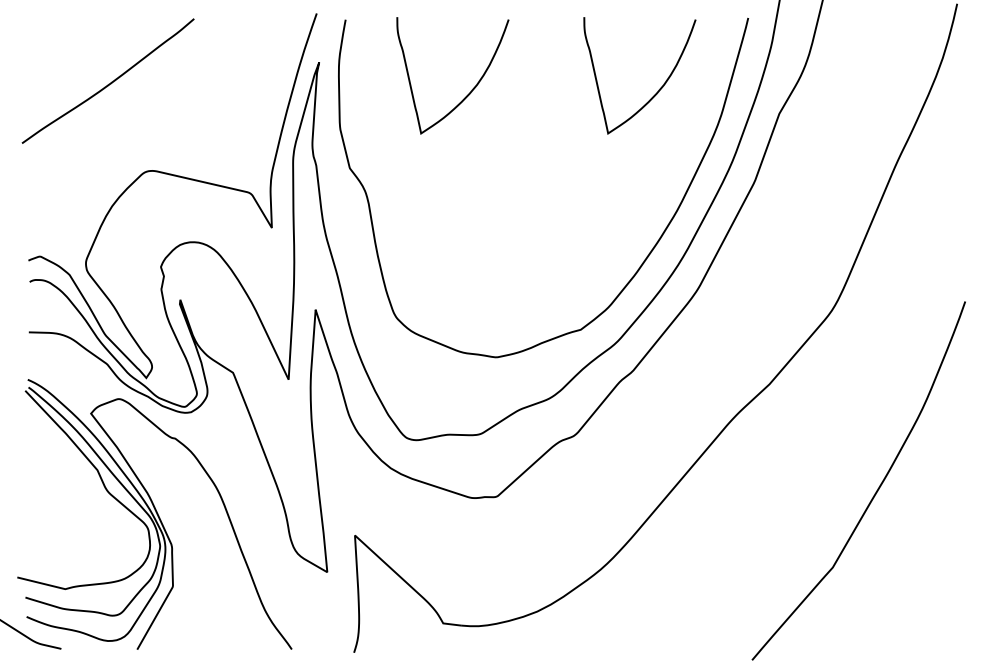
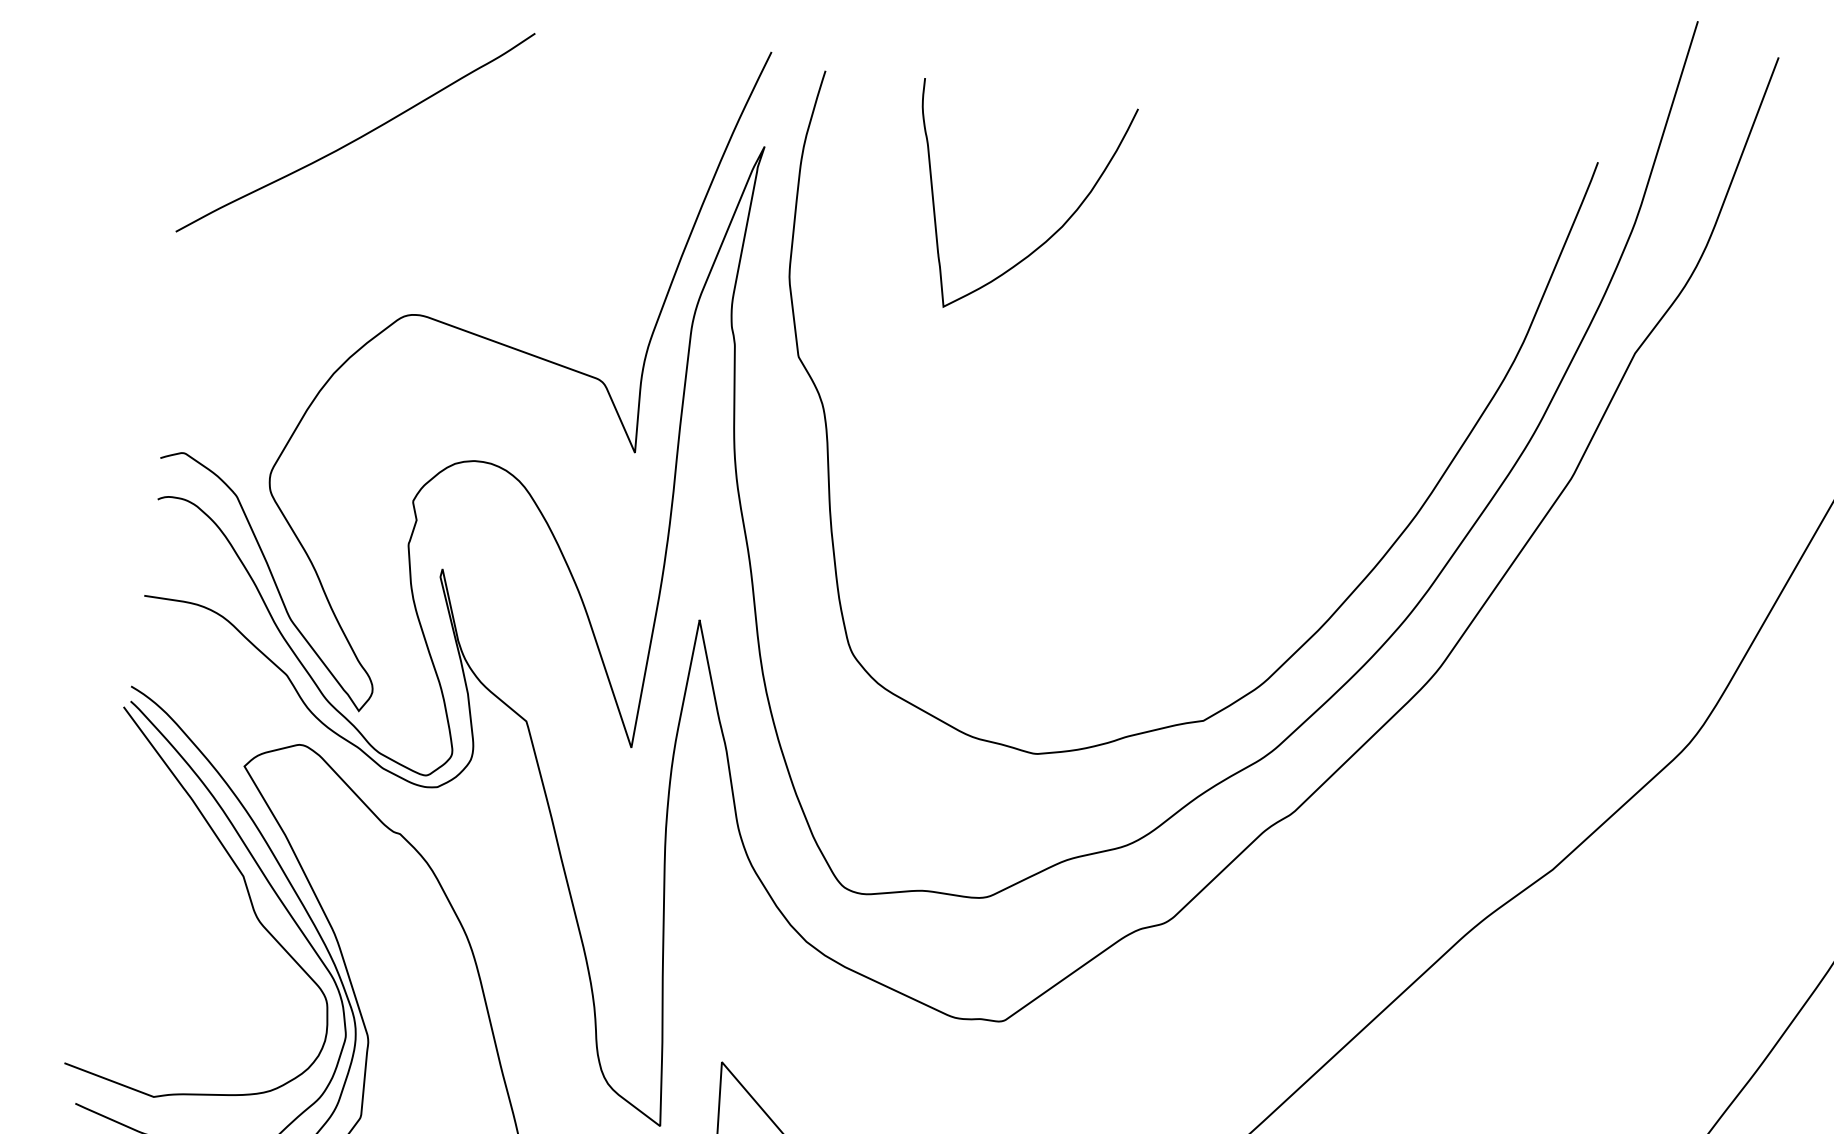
curve: (658, 89) -> (1409, 278), removed

